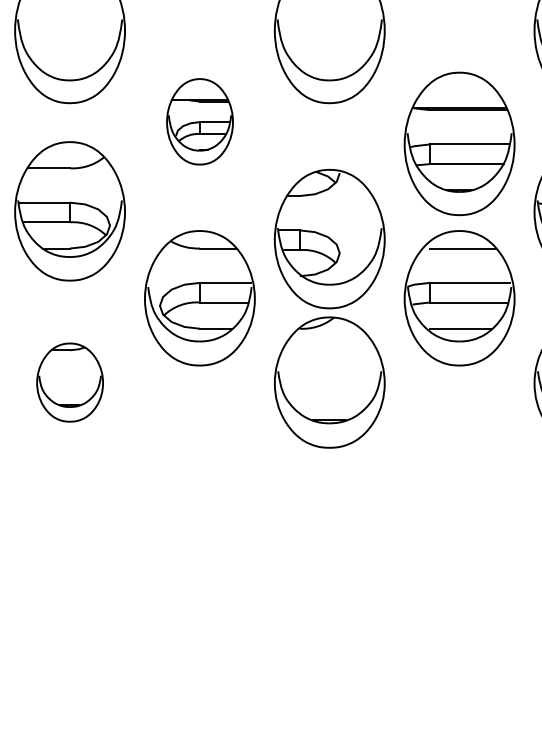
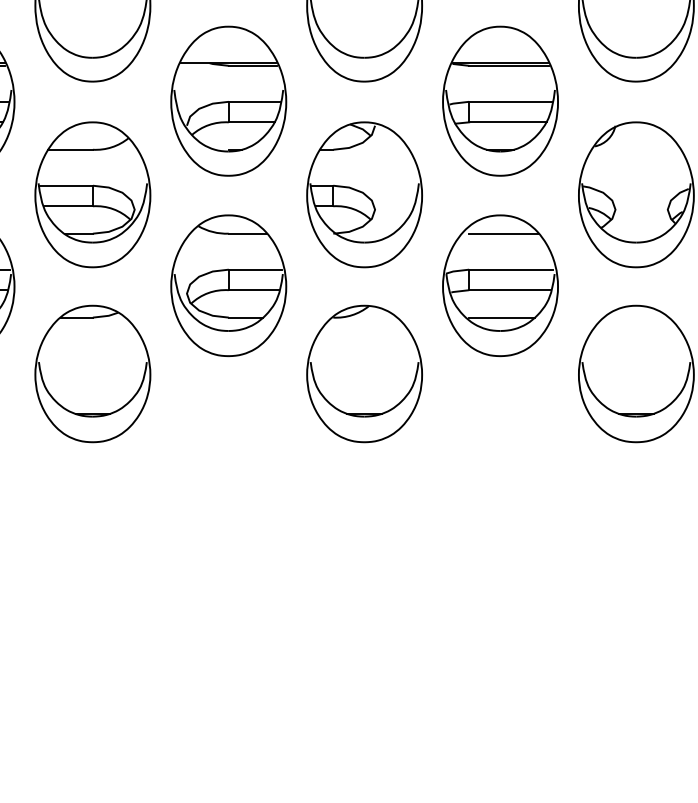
part: (199, 121) -> (228, 100), size x1.67
part: (459, 143) -> (500, 100), moved
part: (329, 238) -> (364, 194), moved
part: (69, 382) -> (92, 373), size x1.67

